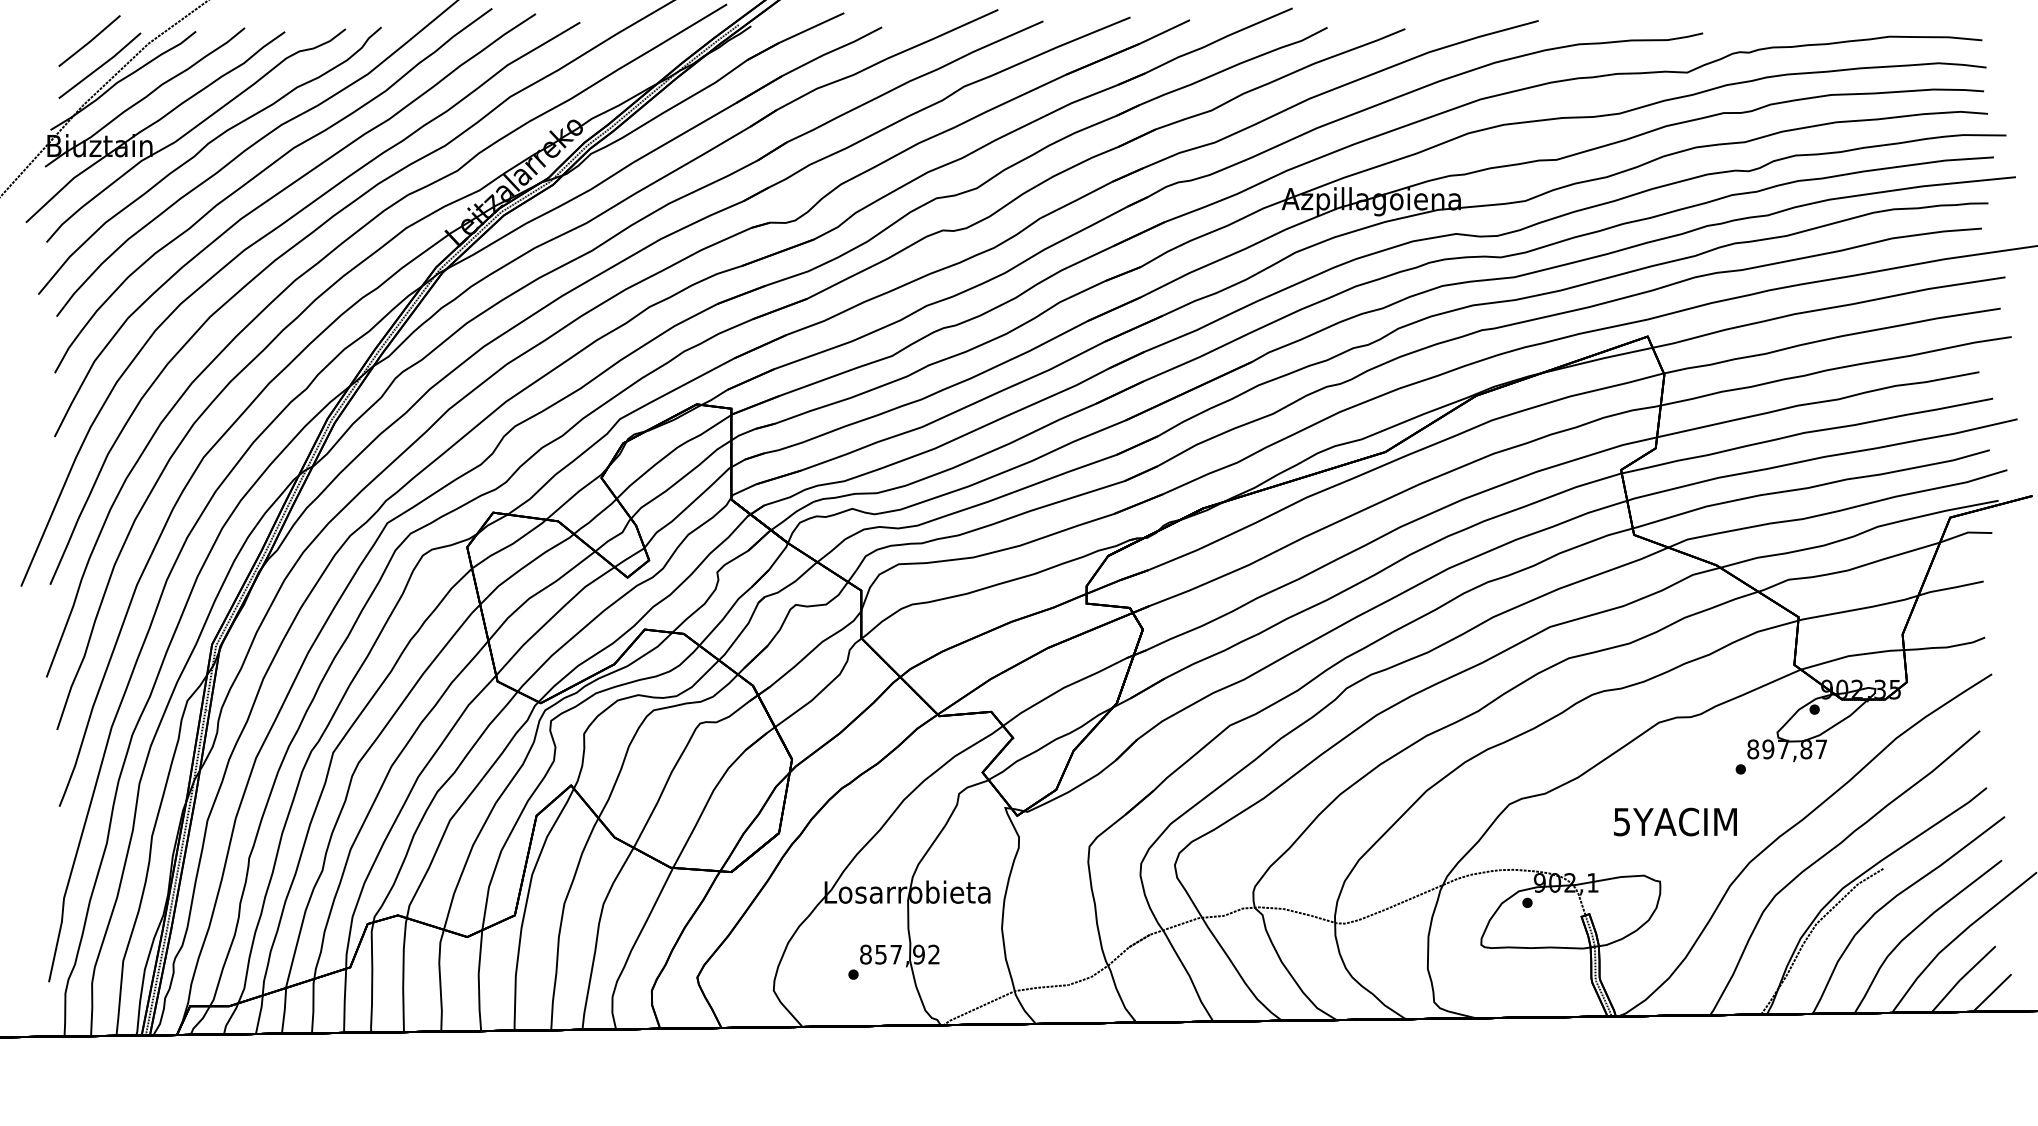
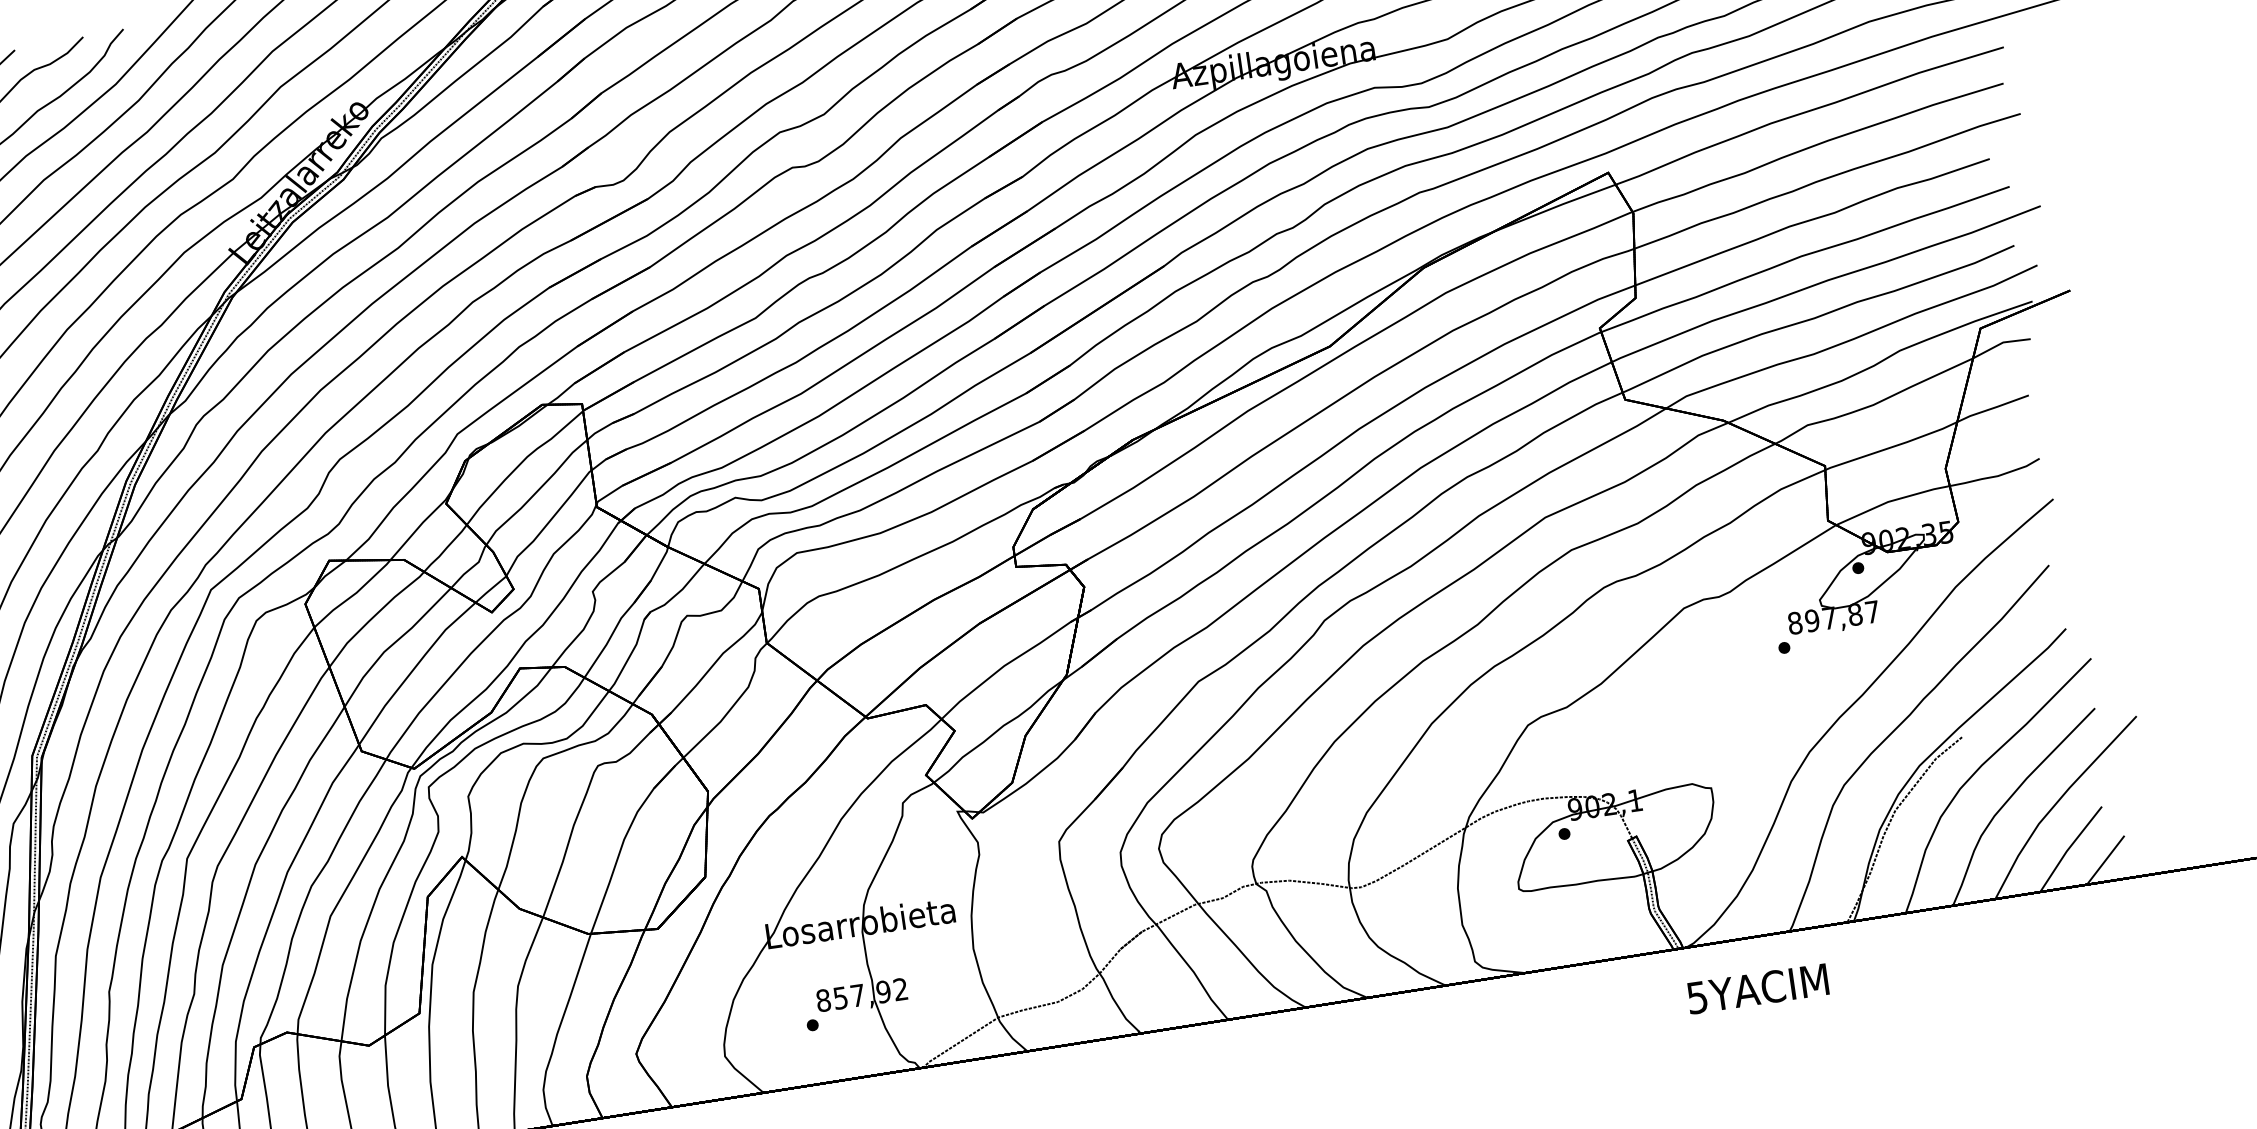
text: (1675, 821) -> (1757, 988), moved

